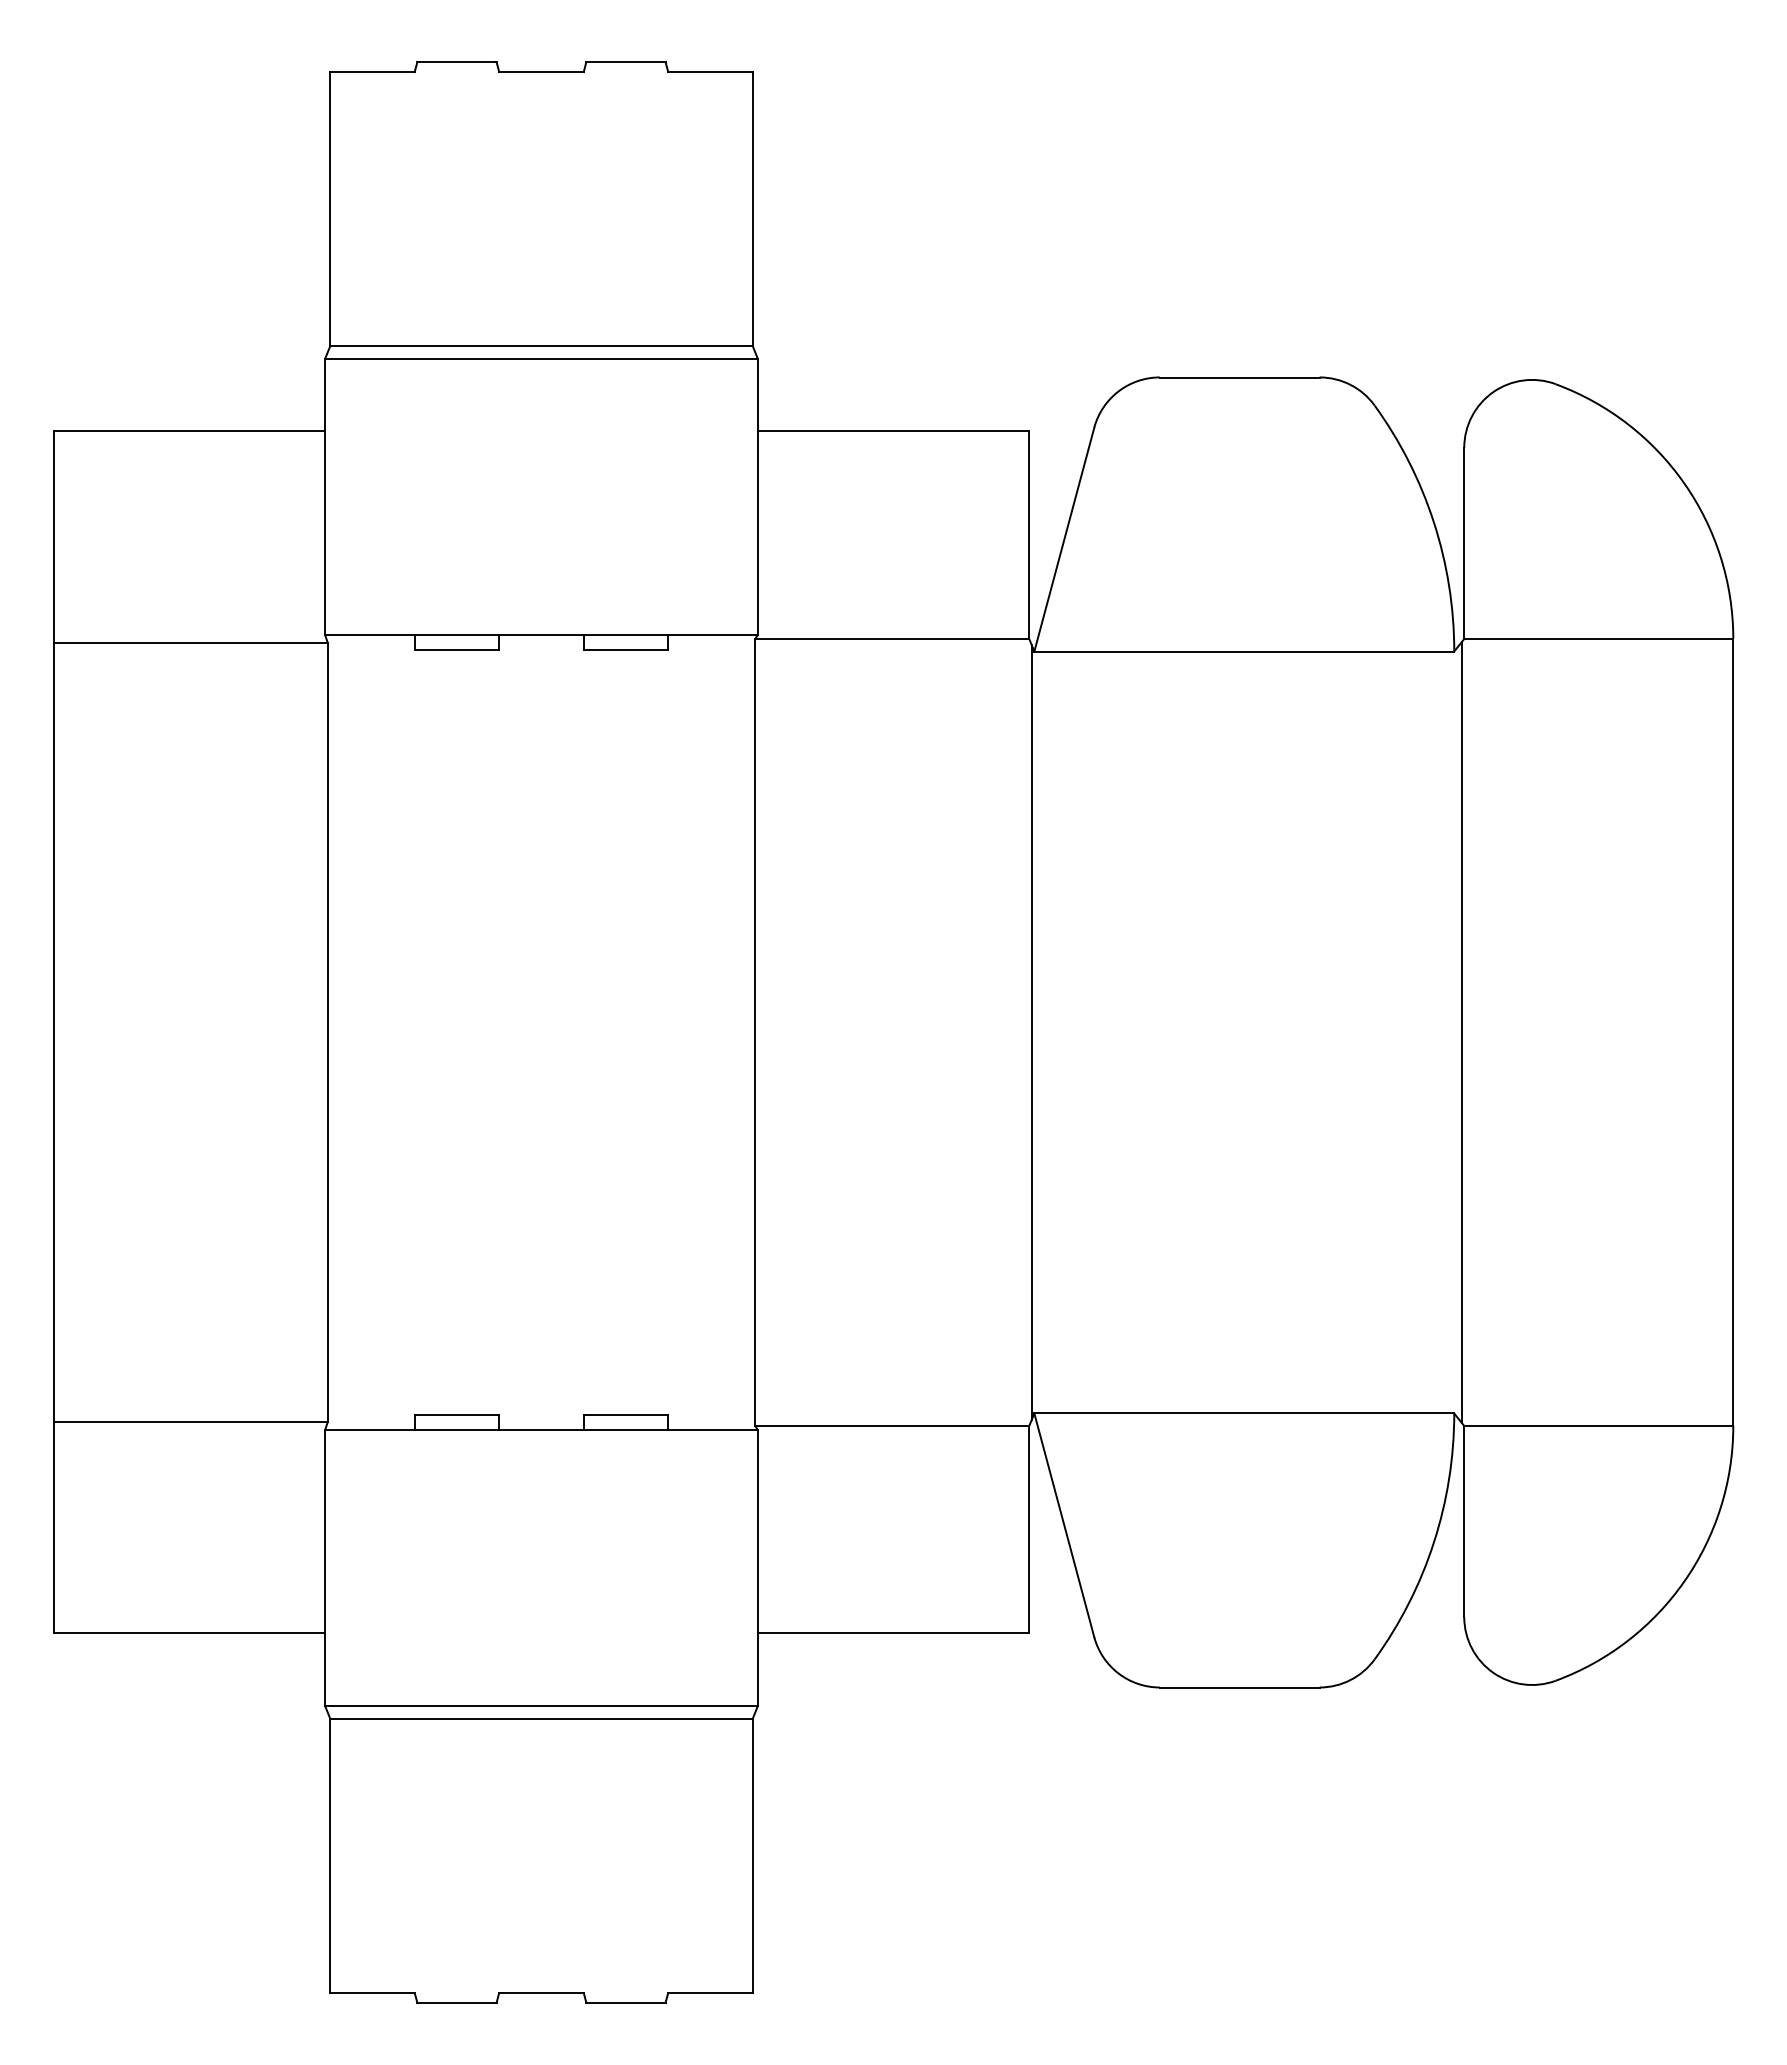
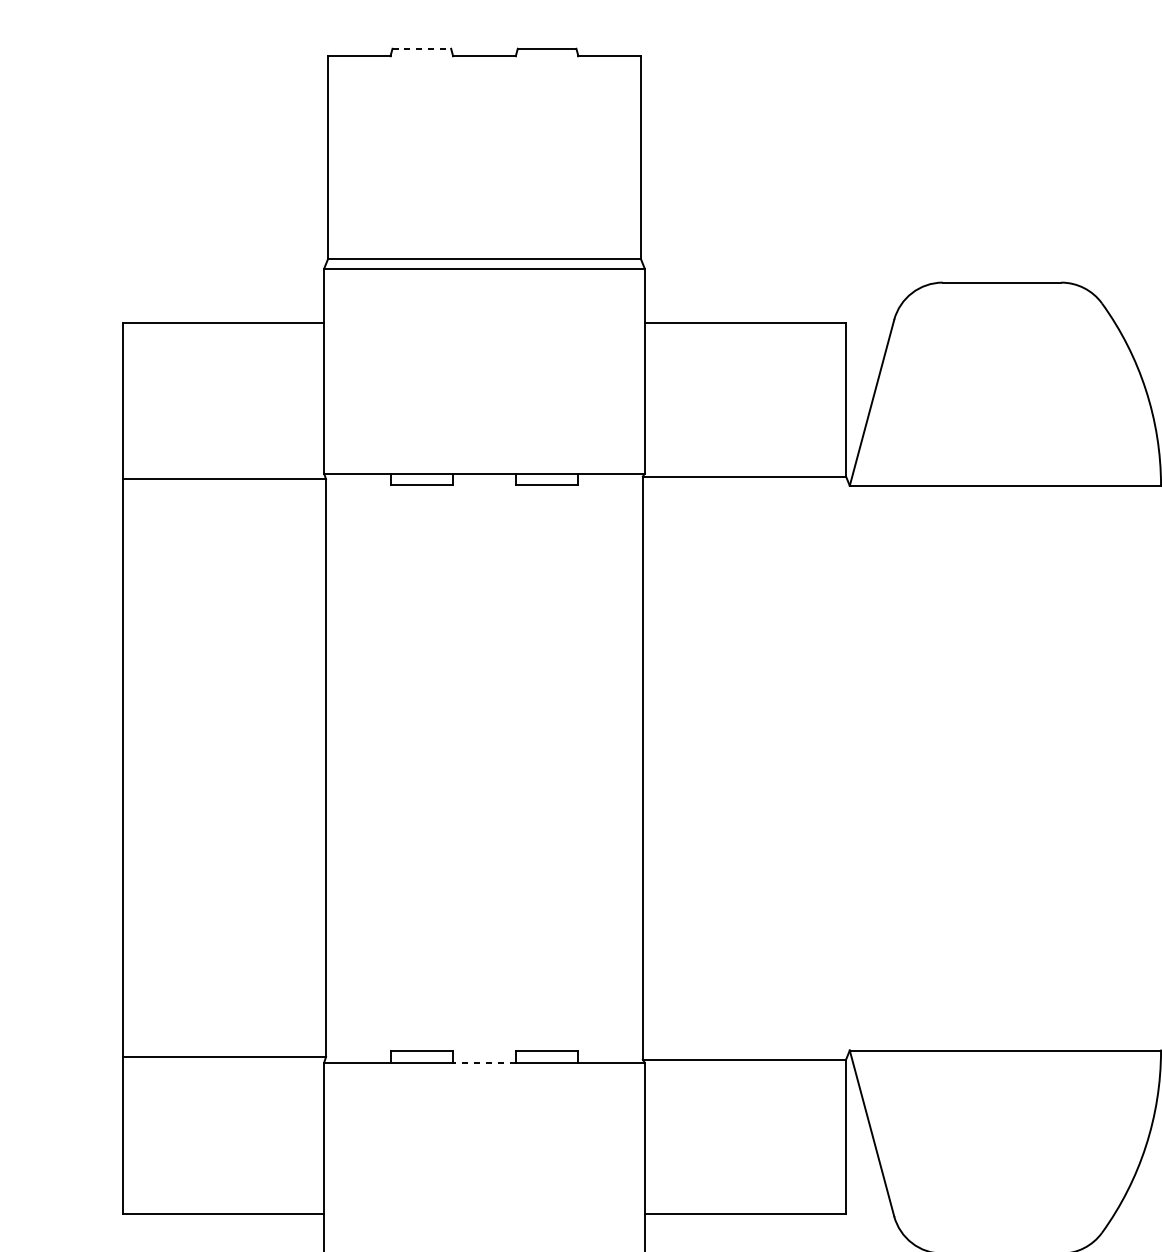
line: (456, 61) -> (421, 48), solid -> dashed
line: (1031, 1032) -> (847, 768), removed
line: (540, 1429) -> (483, 1062), solid -> dashed

